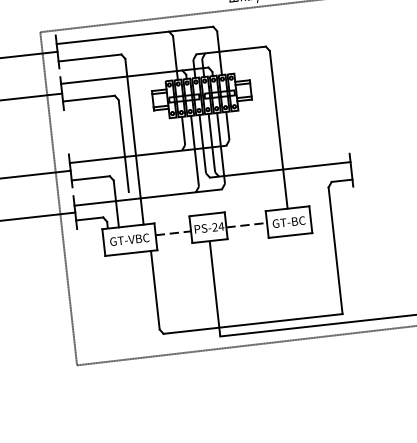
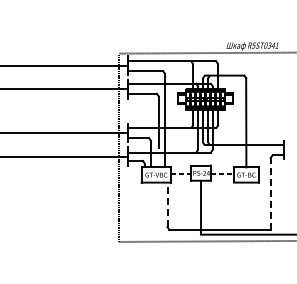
line: (335, 250) -> (270, 193), solid -> dashed
line: (155, 289) -> (167, 204), solid -> dashed

